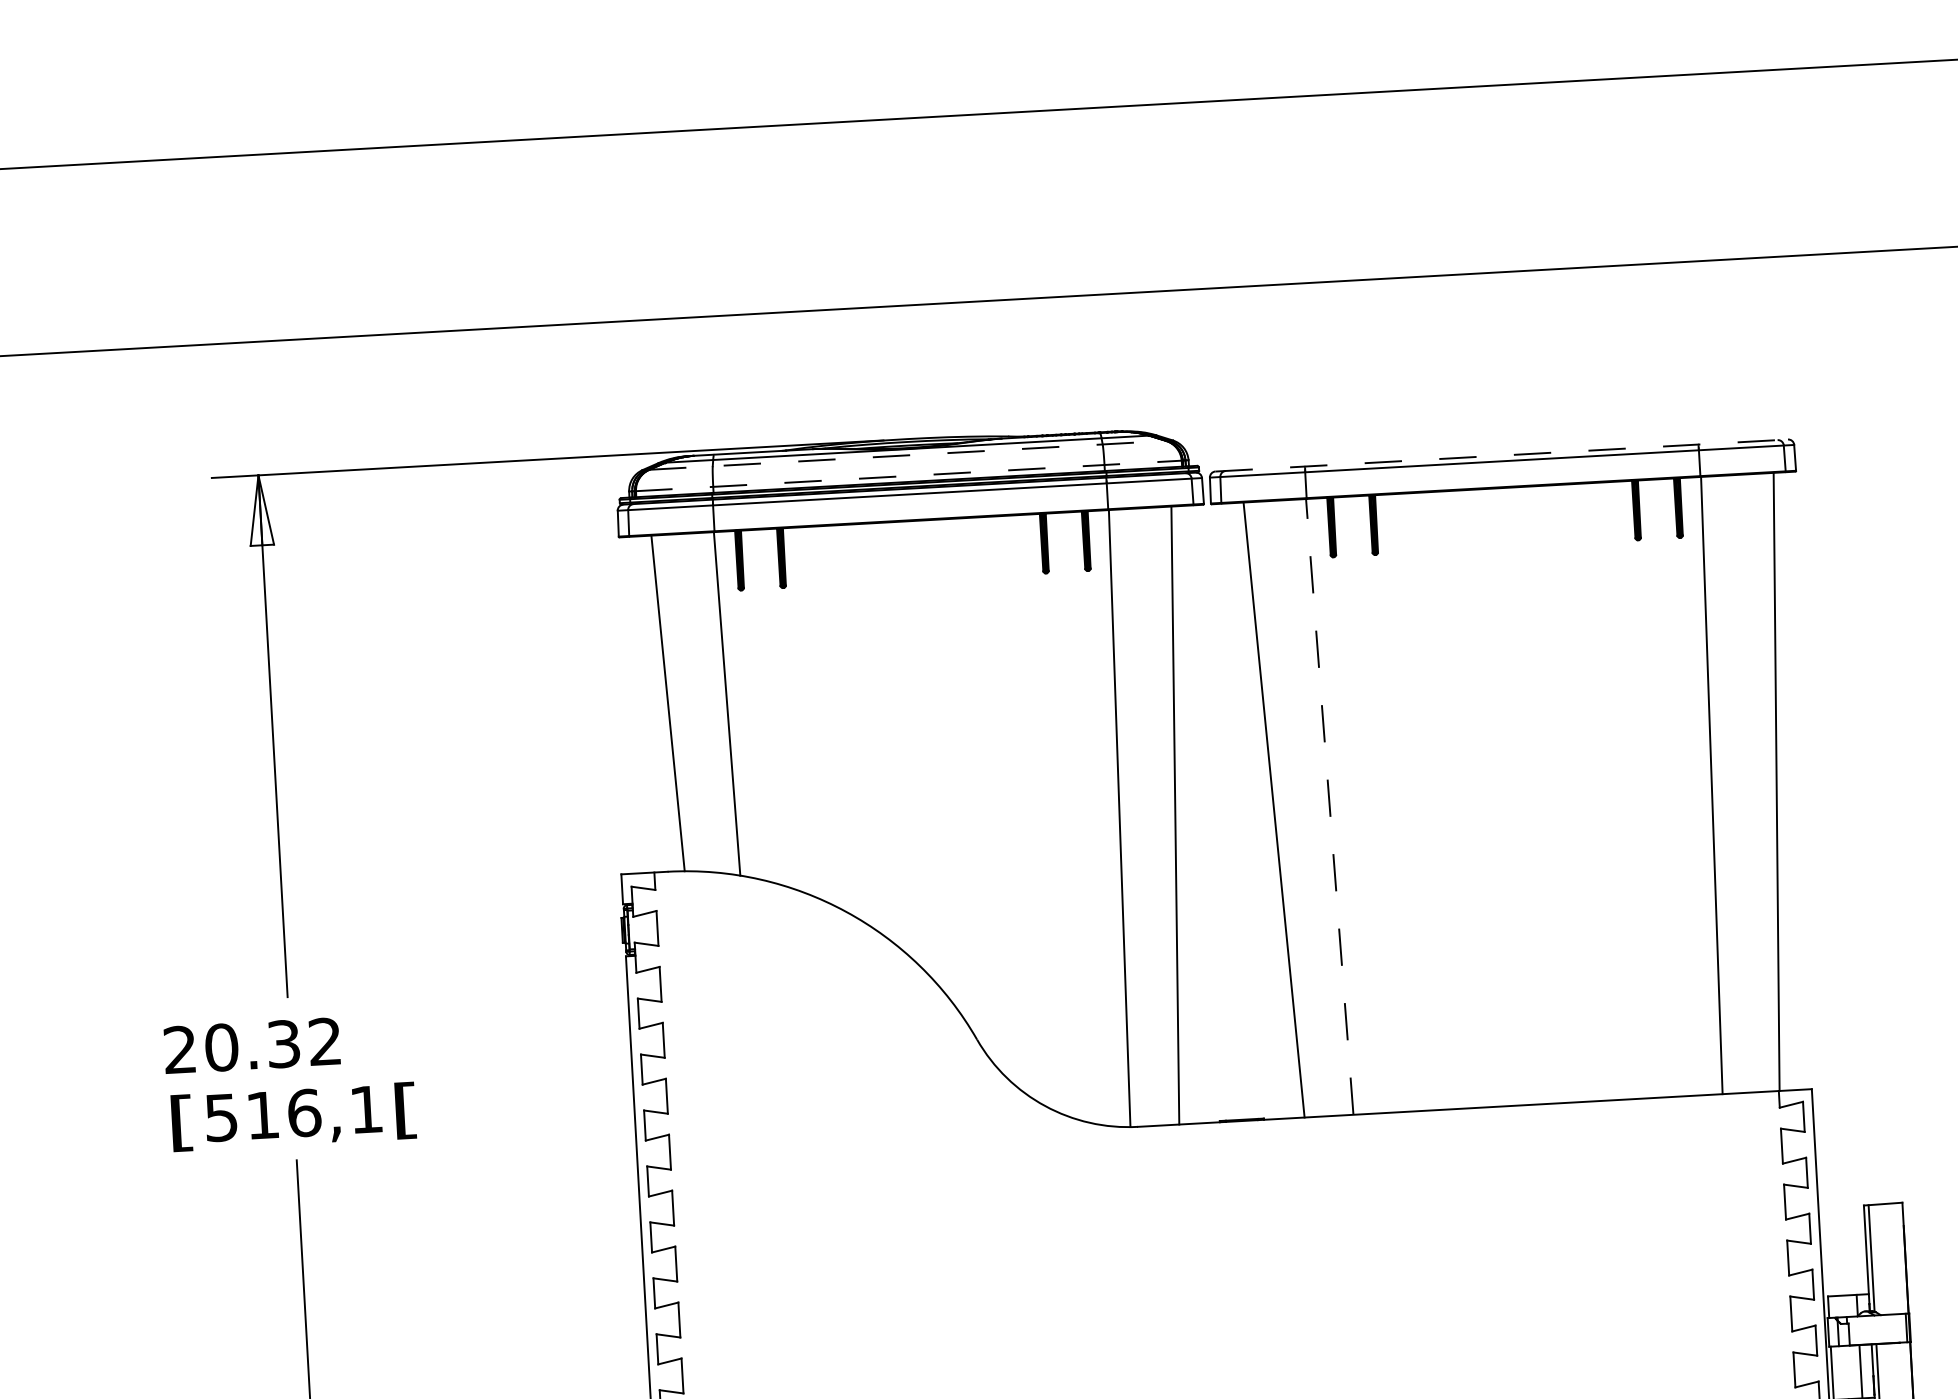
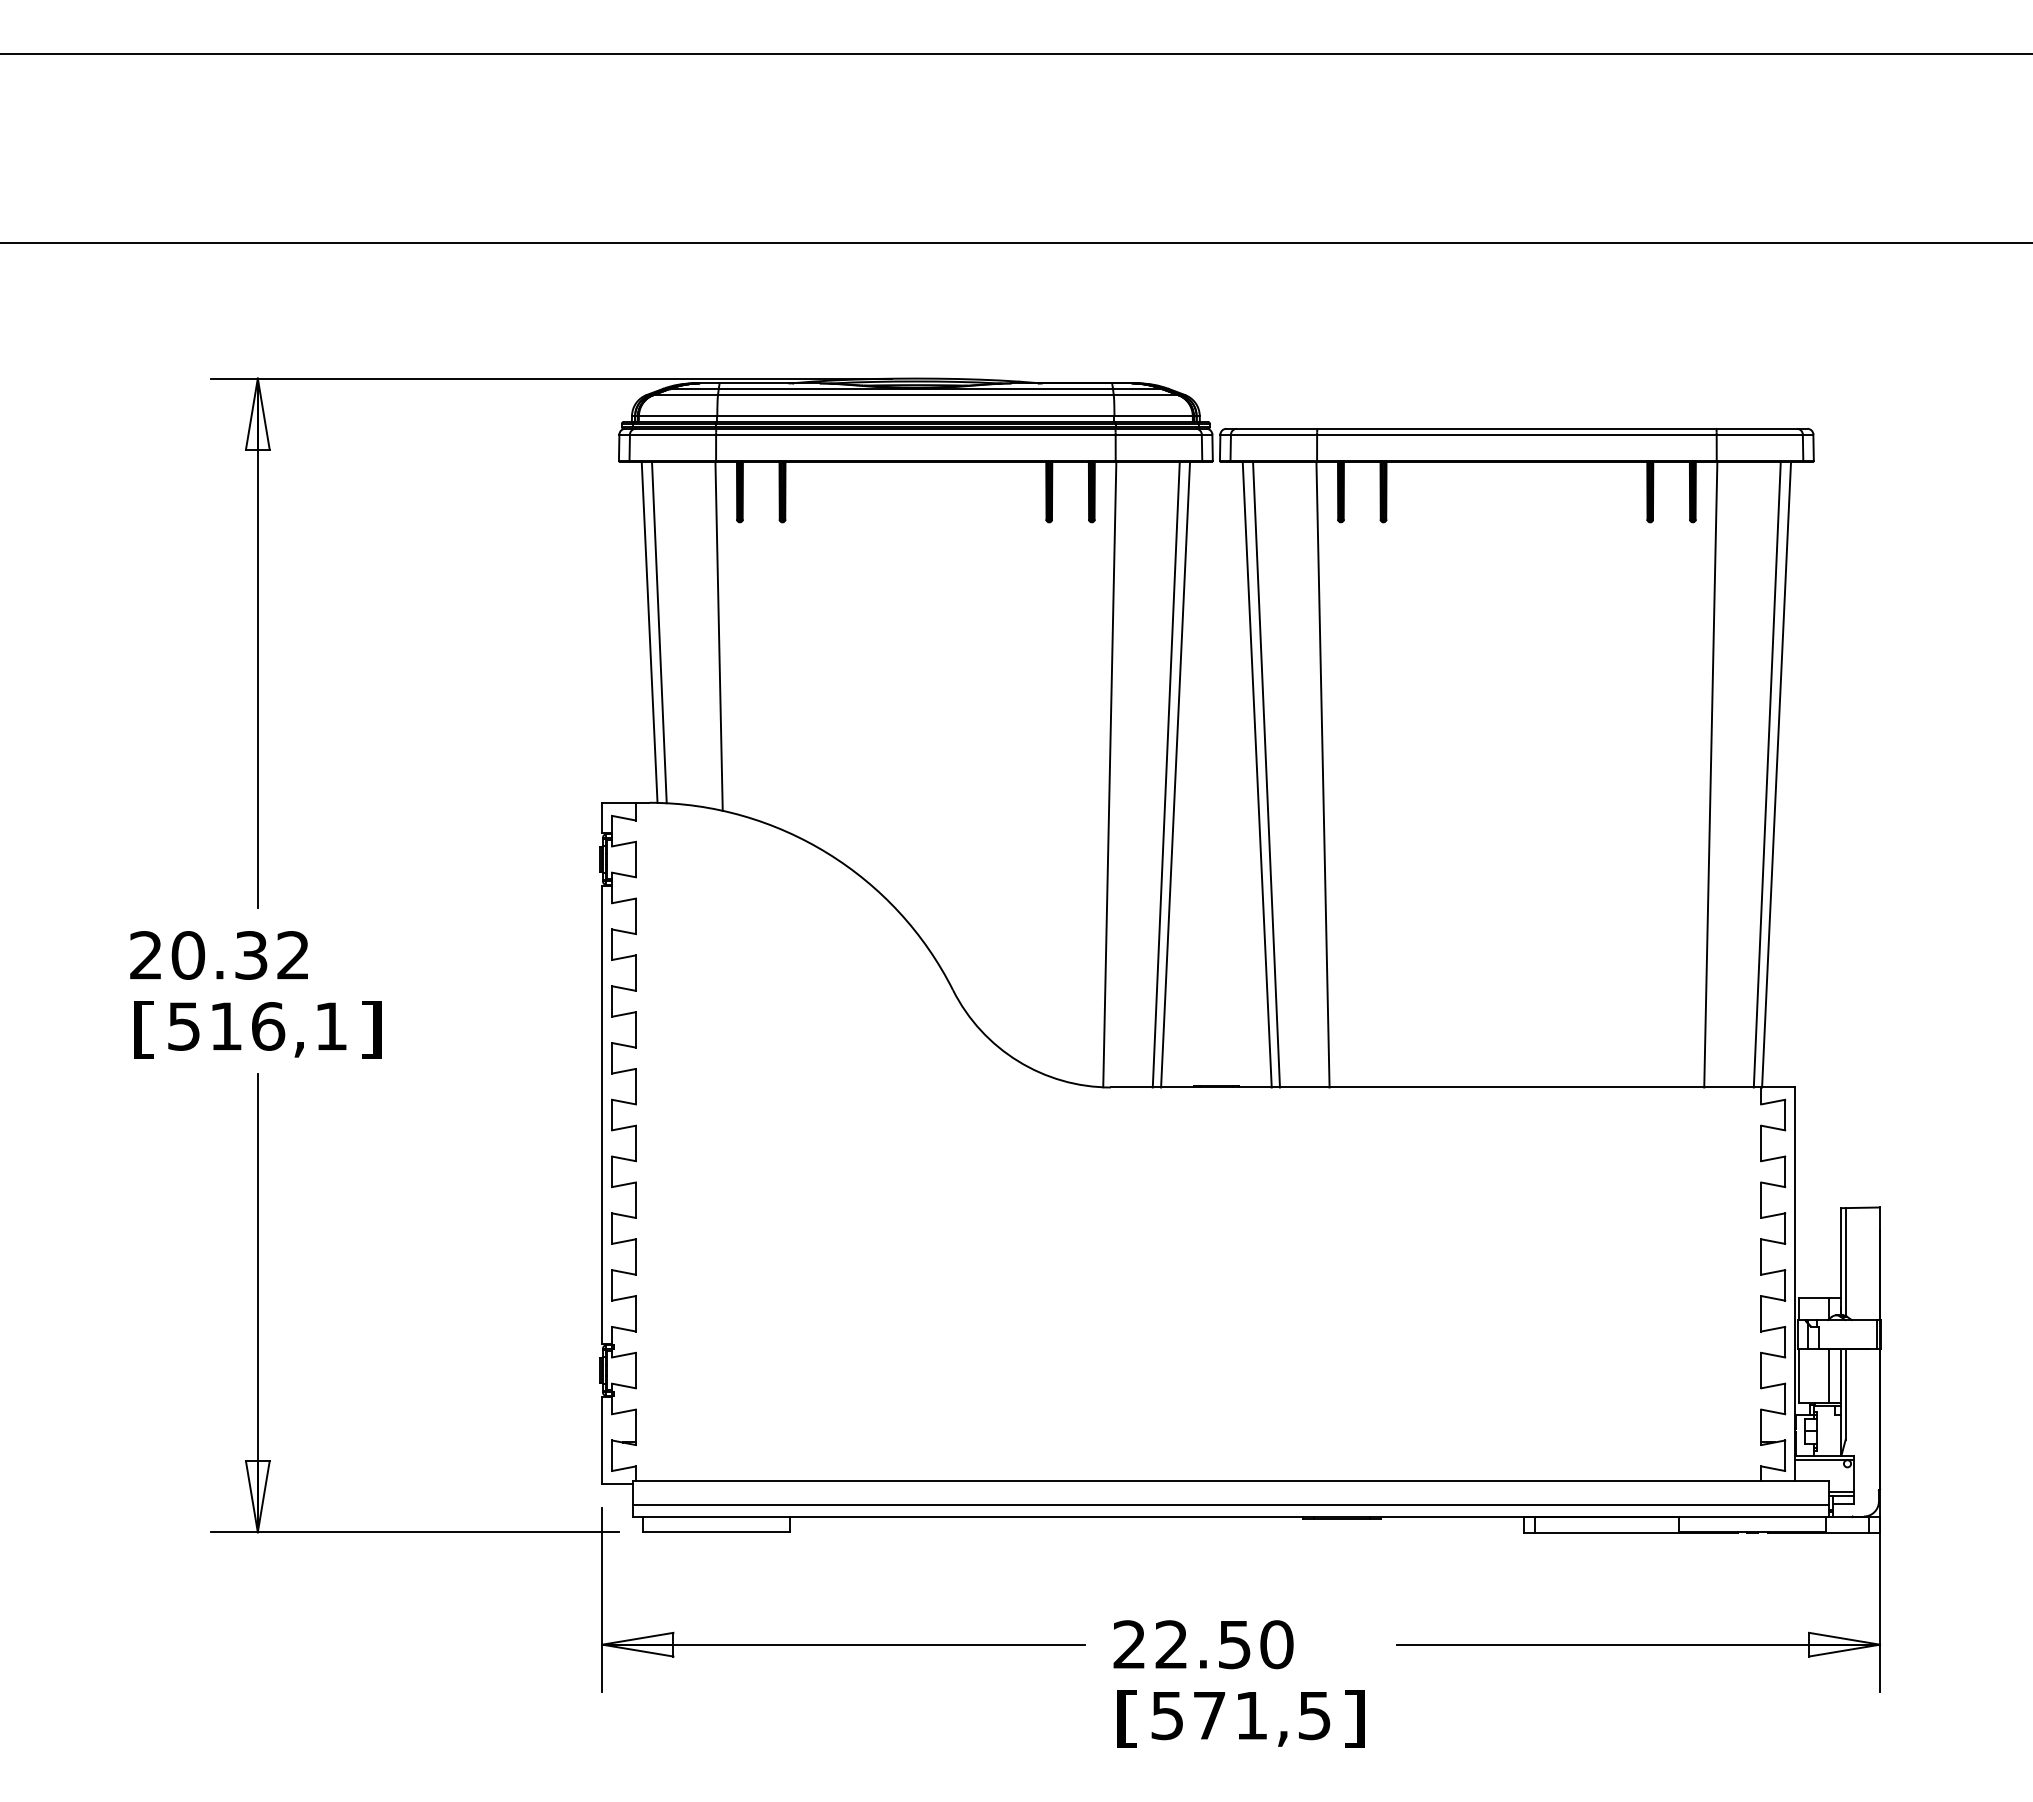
line: (907, 455) -> (915, 395), dashed -> solid
line: (1501, 455) -> (1516, 428), dashed -> solid
line: (908, 475) -> (915, 415), dashed -> solid
line: (658, 702) -> (649, 631), added
line: (1766, 782) -> (1766, 774), added
line: (1330, 806) -> (1323, 774), dashed -> solid
line: (1264, 810) -> (1256, 774), added
line: (1184, 814) -> (1175, 774), added
text: (406, 1110) -> (371, 1029), [ -> ]

